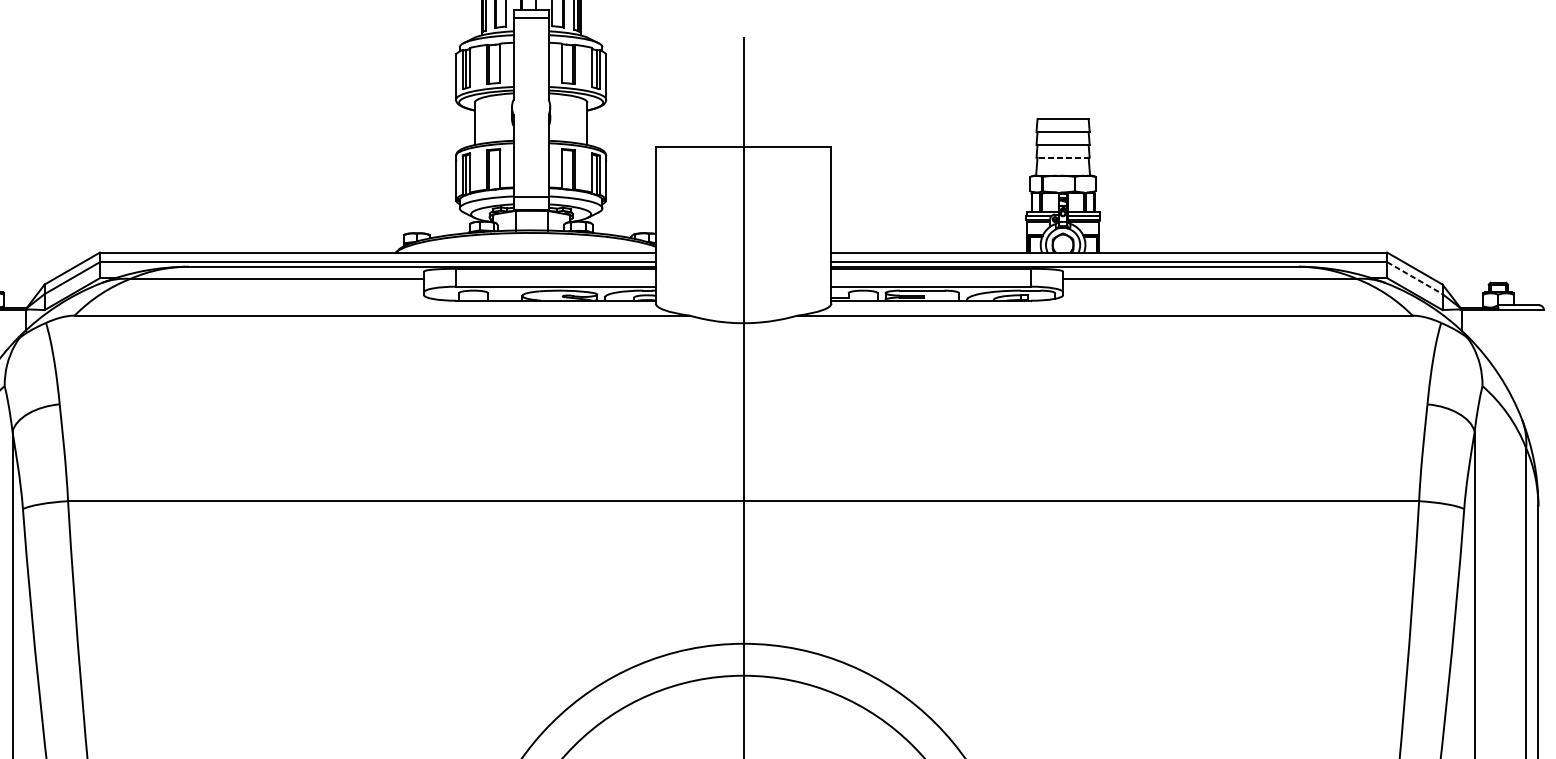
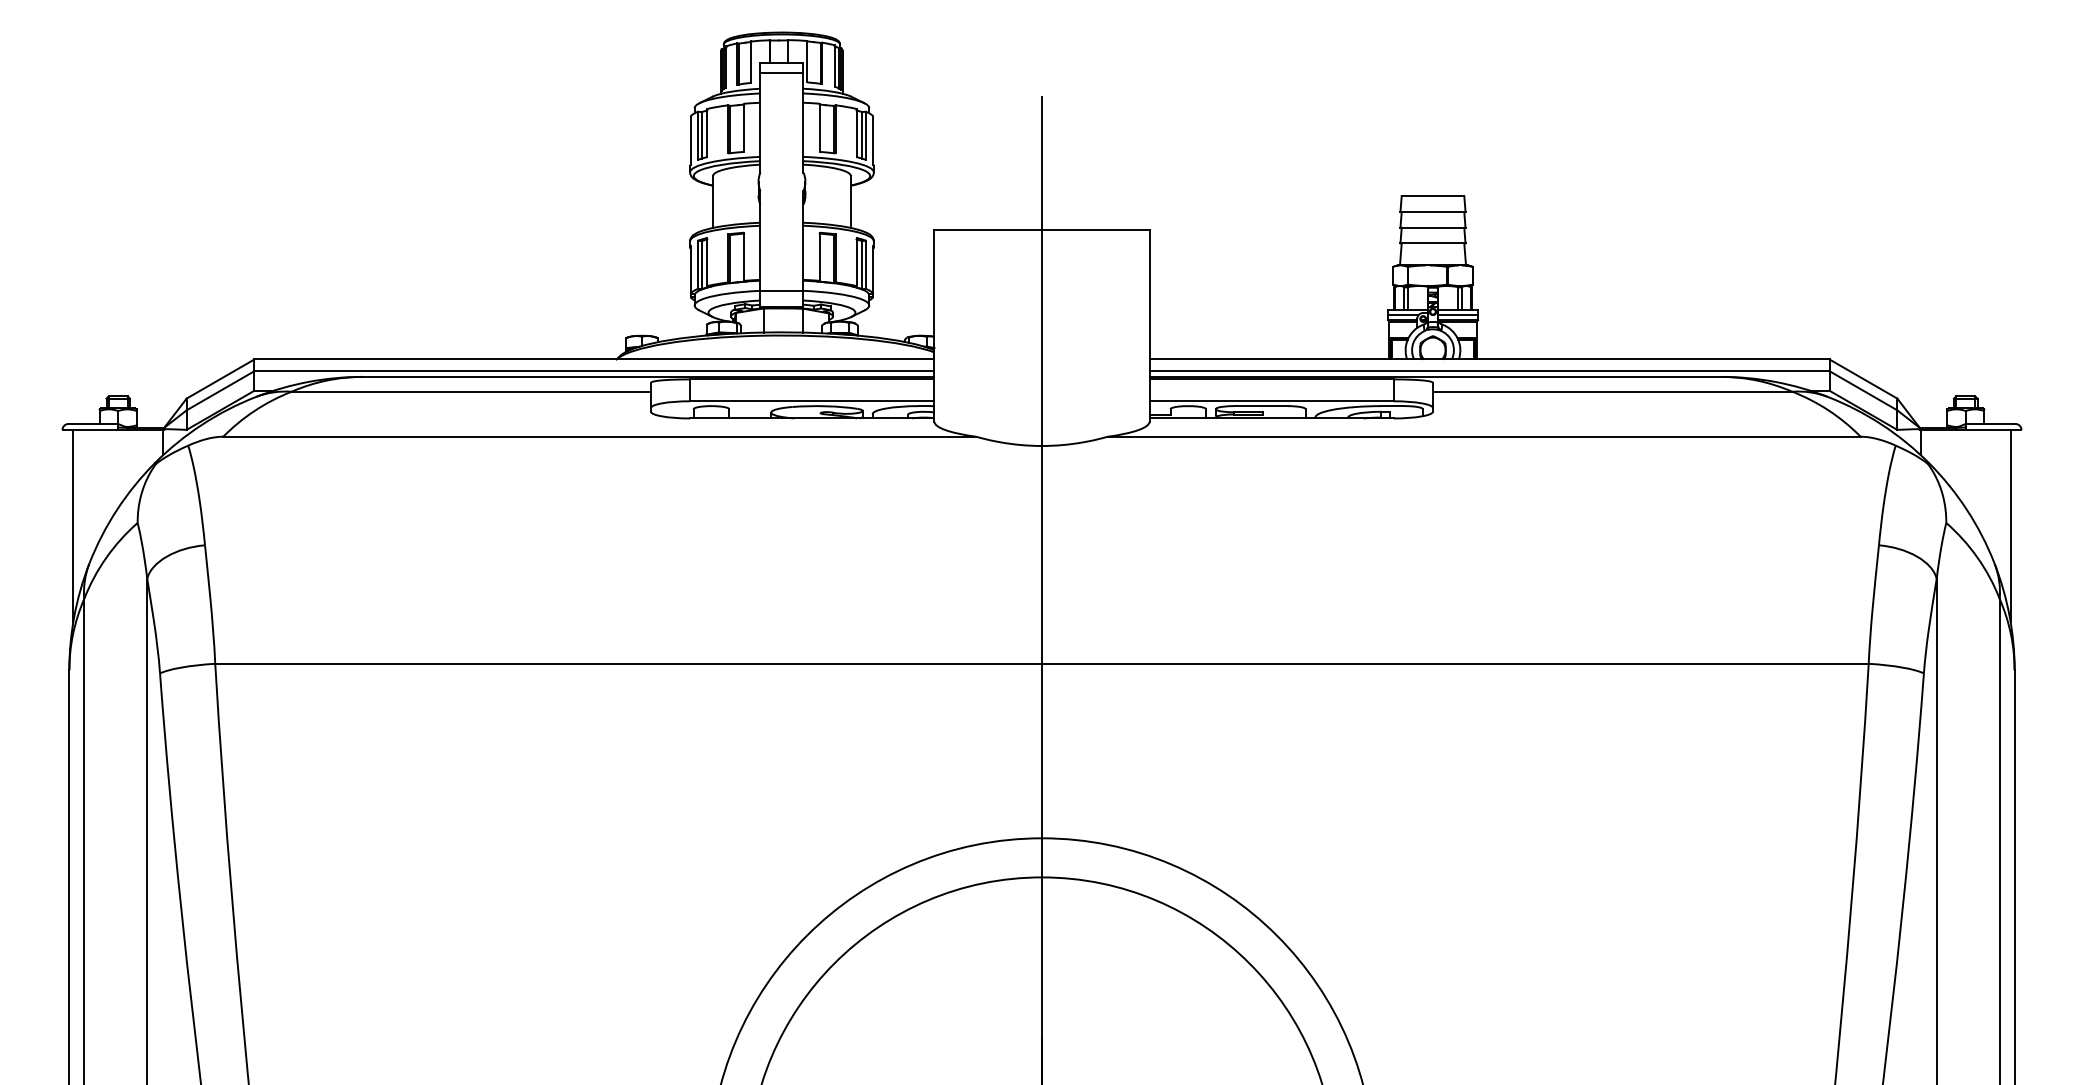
line: (1063, 157) -> (1433, 243), dashed -> solid
line: (1414, 278) -> (1863, 391), dashed -> solid
line: (1534, 388) -> (2010, 525), added

